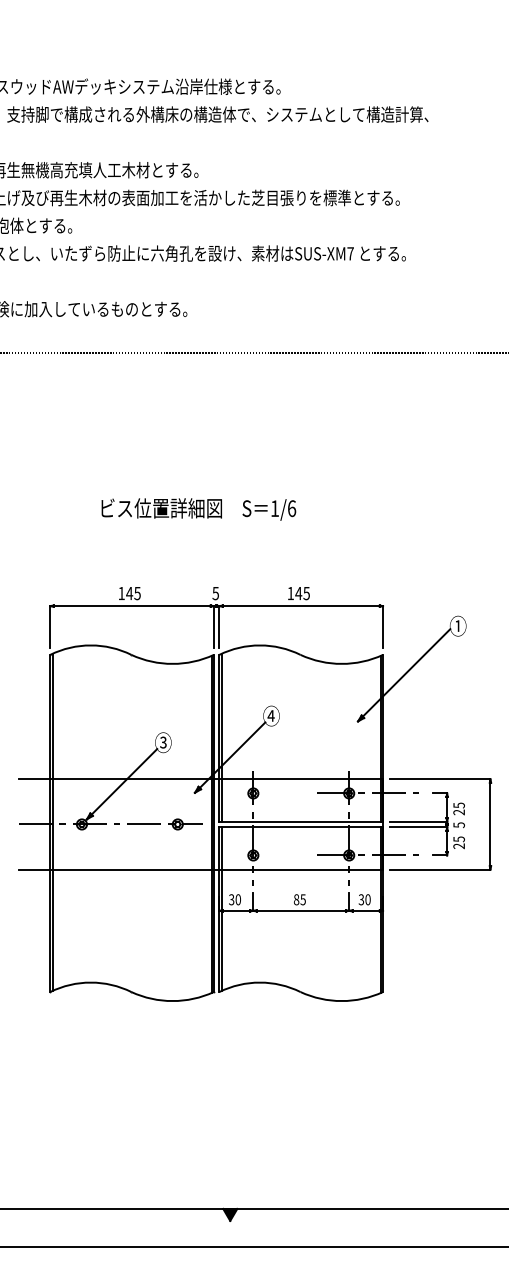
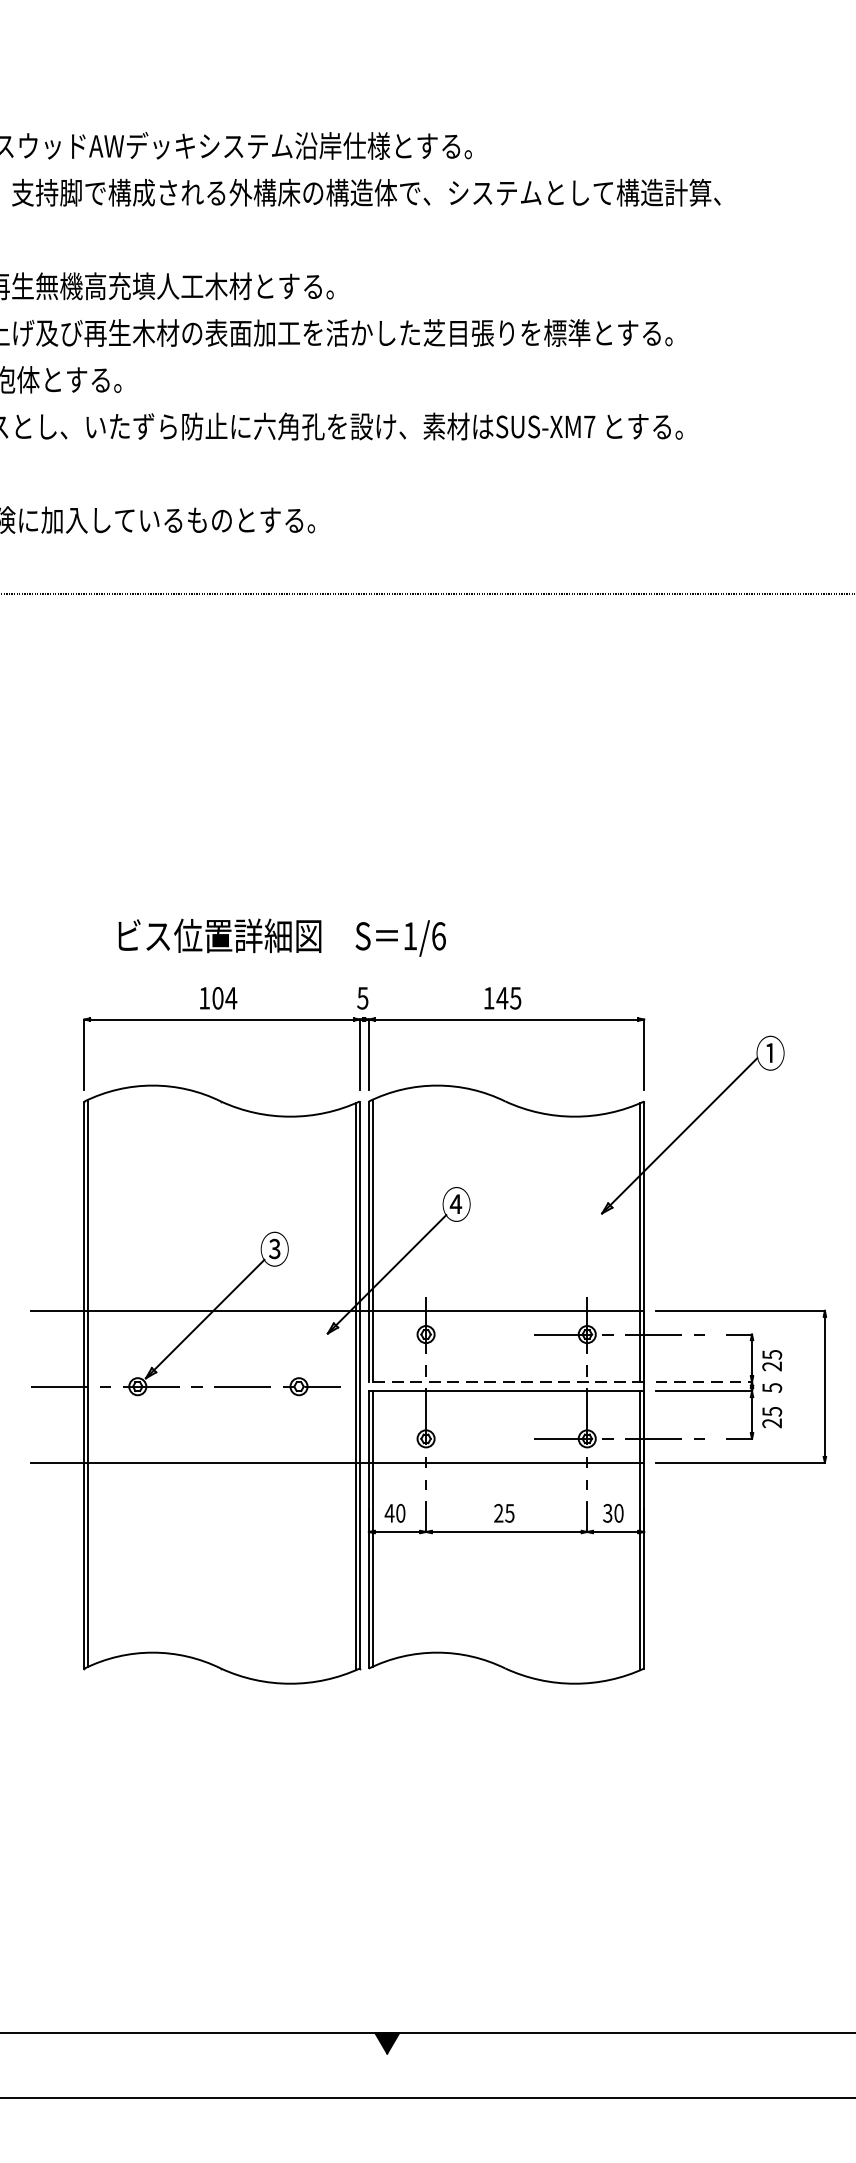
text: (198, 509) -> (281, 937), moved
text: (133, 593) -> (224, 998), 145 -> 104
line: (301, 821) -> (507, 1381), solid -> dashed
line: (418, 821) -> (703, 1381), solid -> dashed
text: (231, 899) -> (389, 1512), 30 -> 40
text: (296, 899) -> (498, 1512), 85 -> 25

